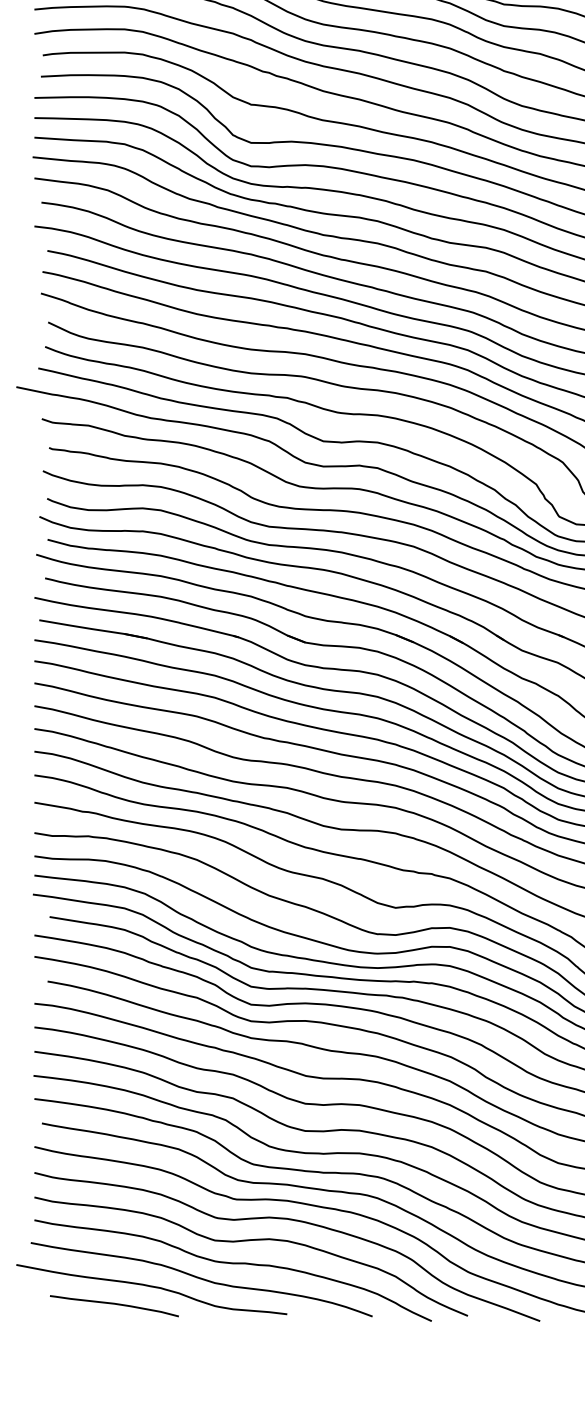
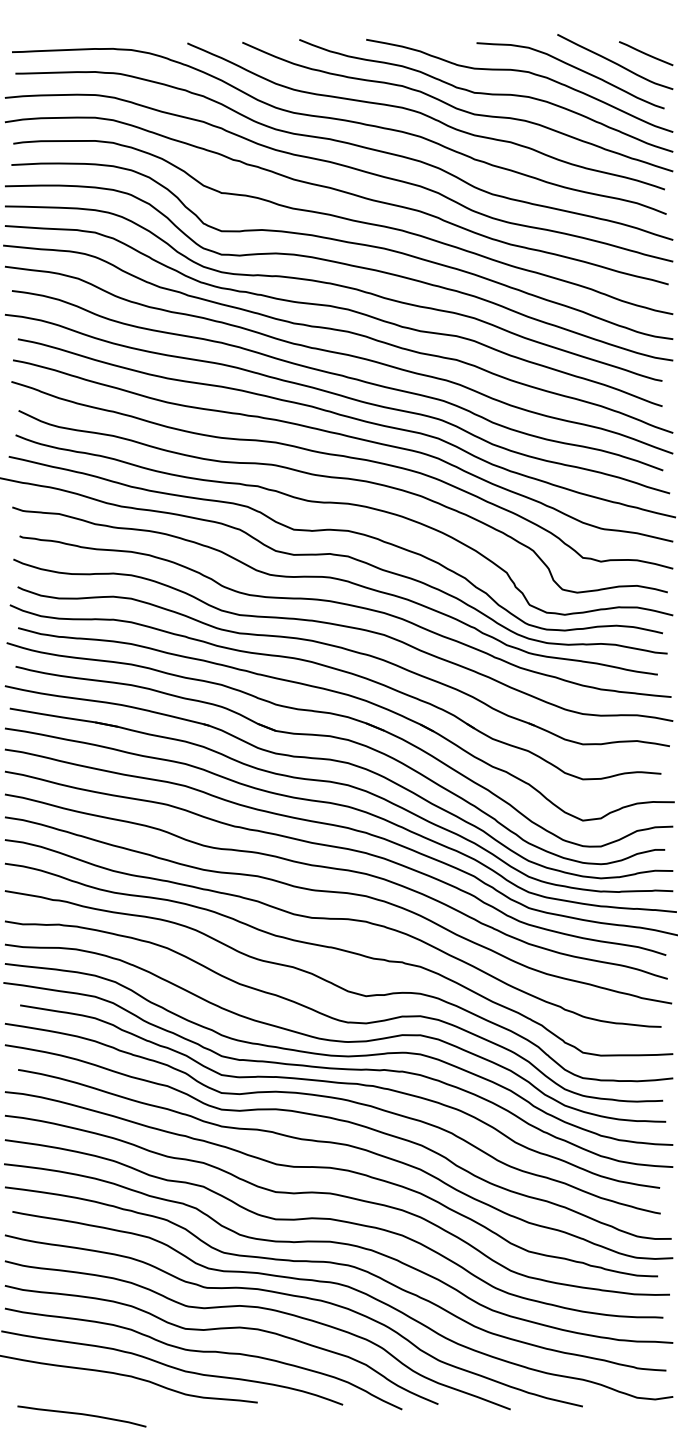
curve: (115, 1305) -> (82, 1415), moved

